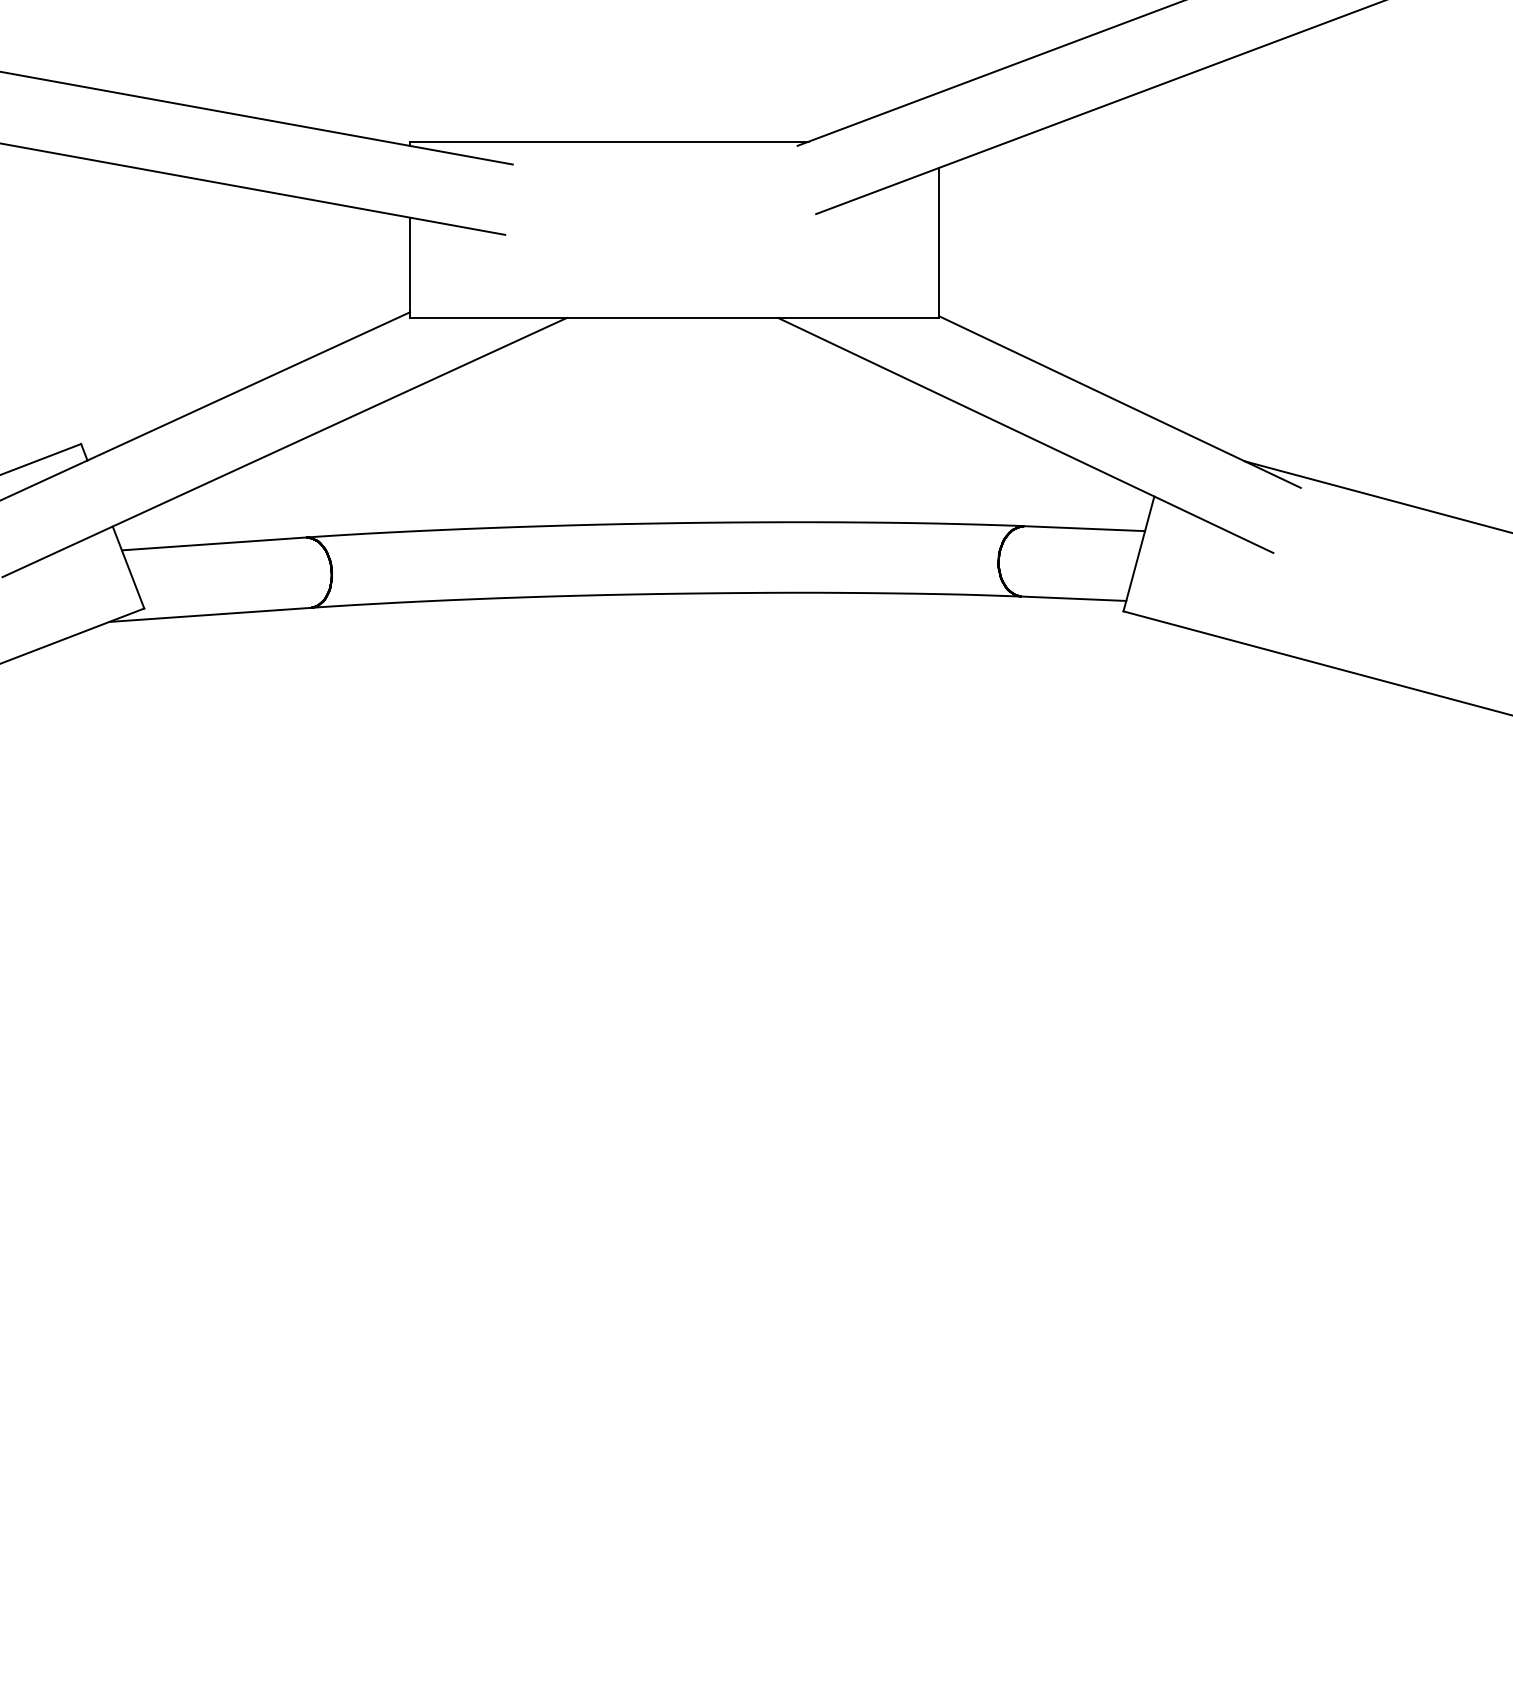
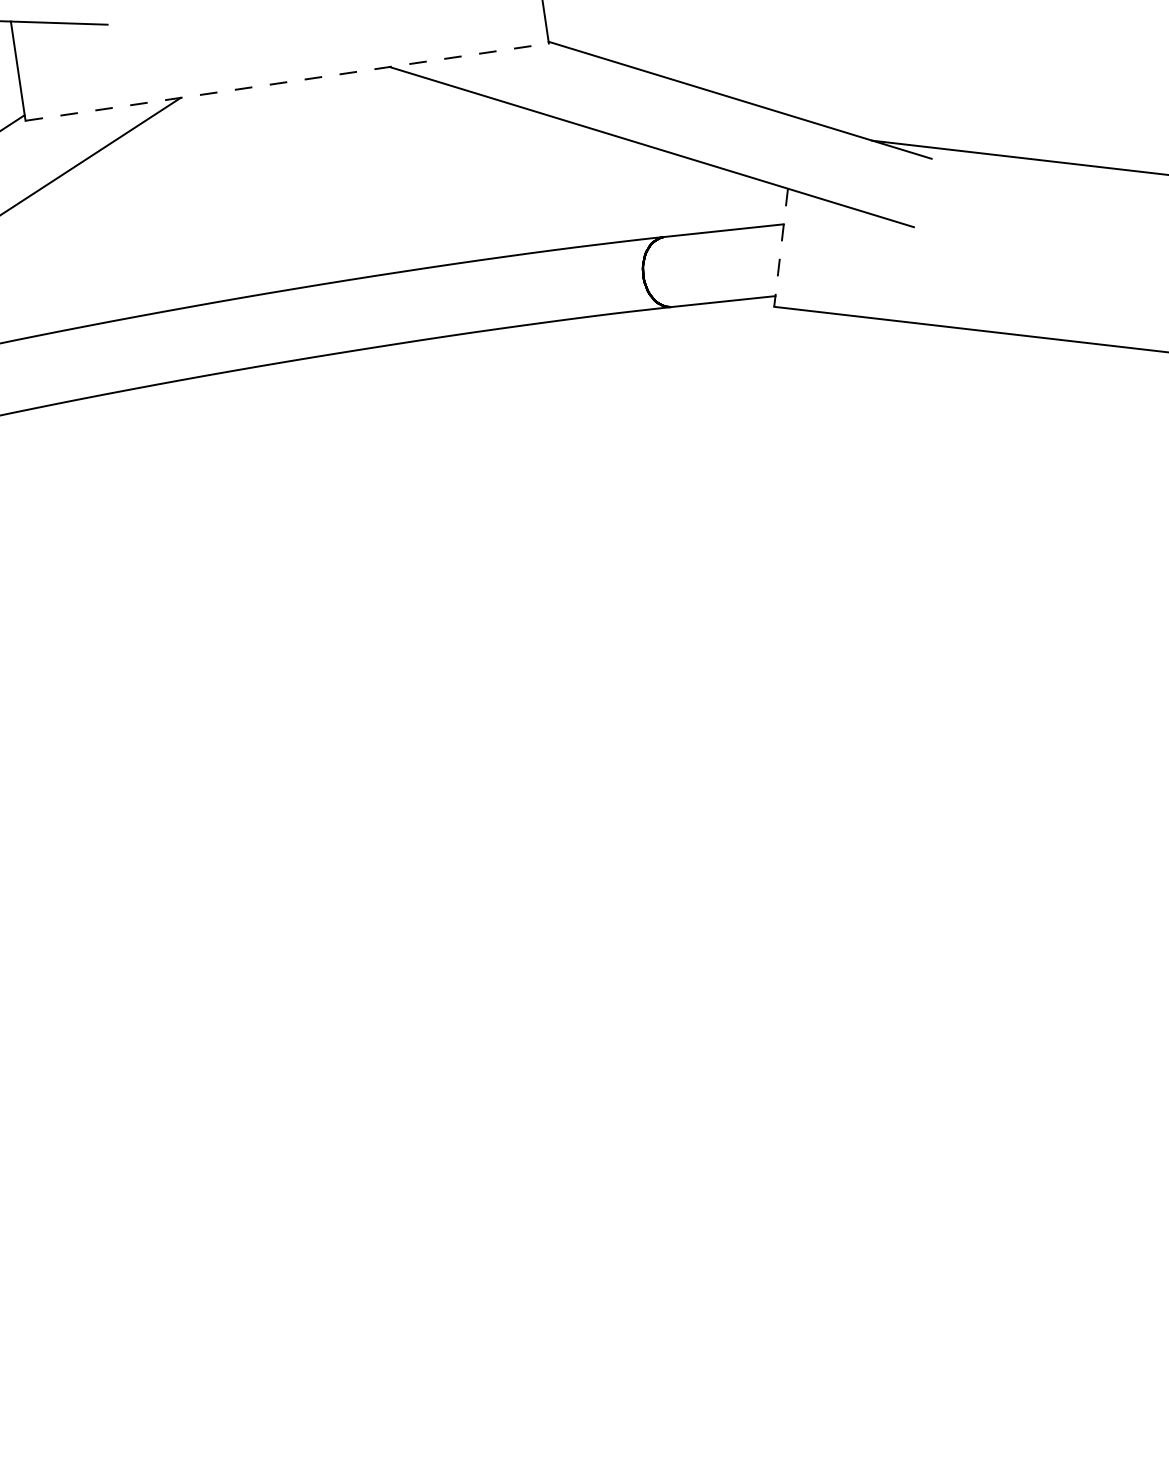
line: (674, 317) -> (287, 81), solid -> dashed
line: (1138, 554) -> (780, 248), solid -> dashed

